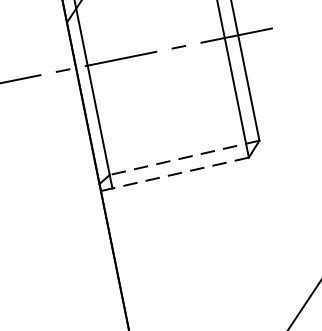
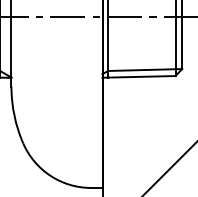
line: (185, 158) -> (145, 70), dashed -> solid
line: (179, 172) -> (141, 76), dashed -> solid

